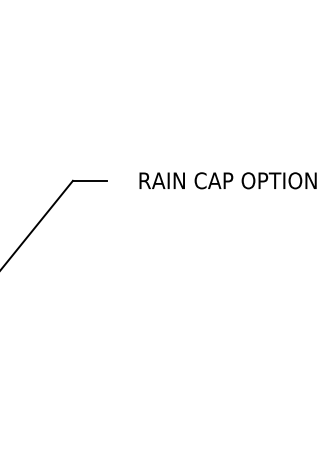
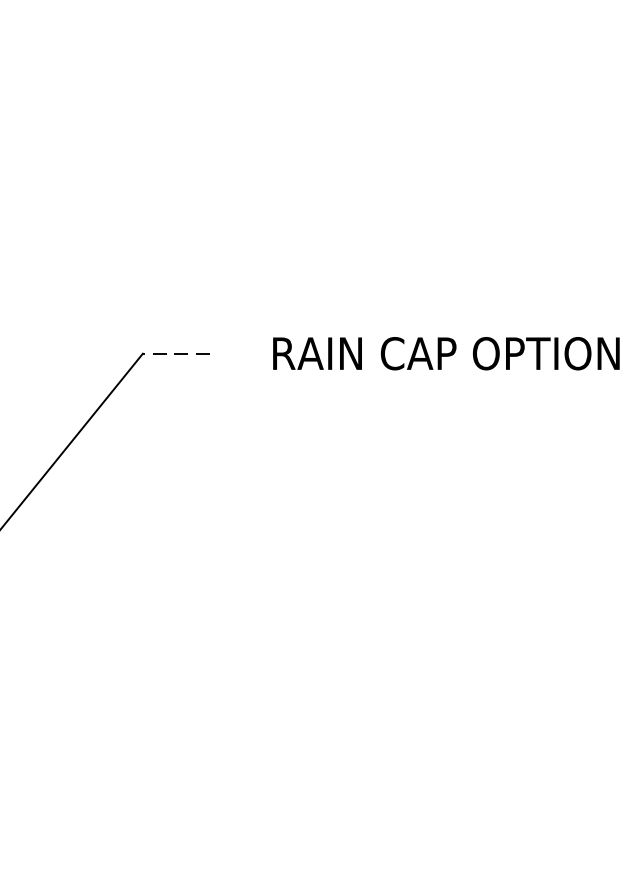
line: (89, 180) -> (175, 353), solid -> dashed

